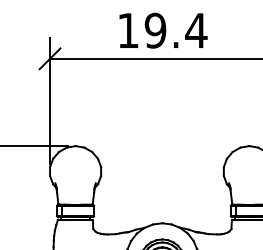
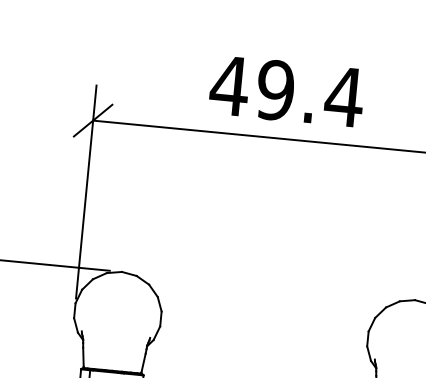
text: (128, 30) -> (230, 85), 19.4 -> 49.4

